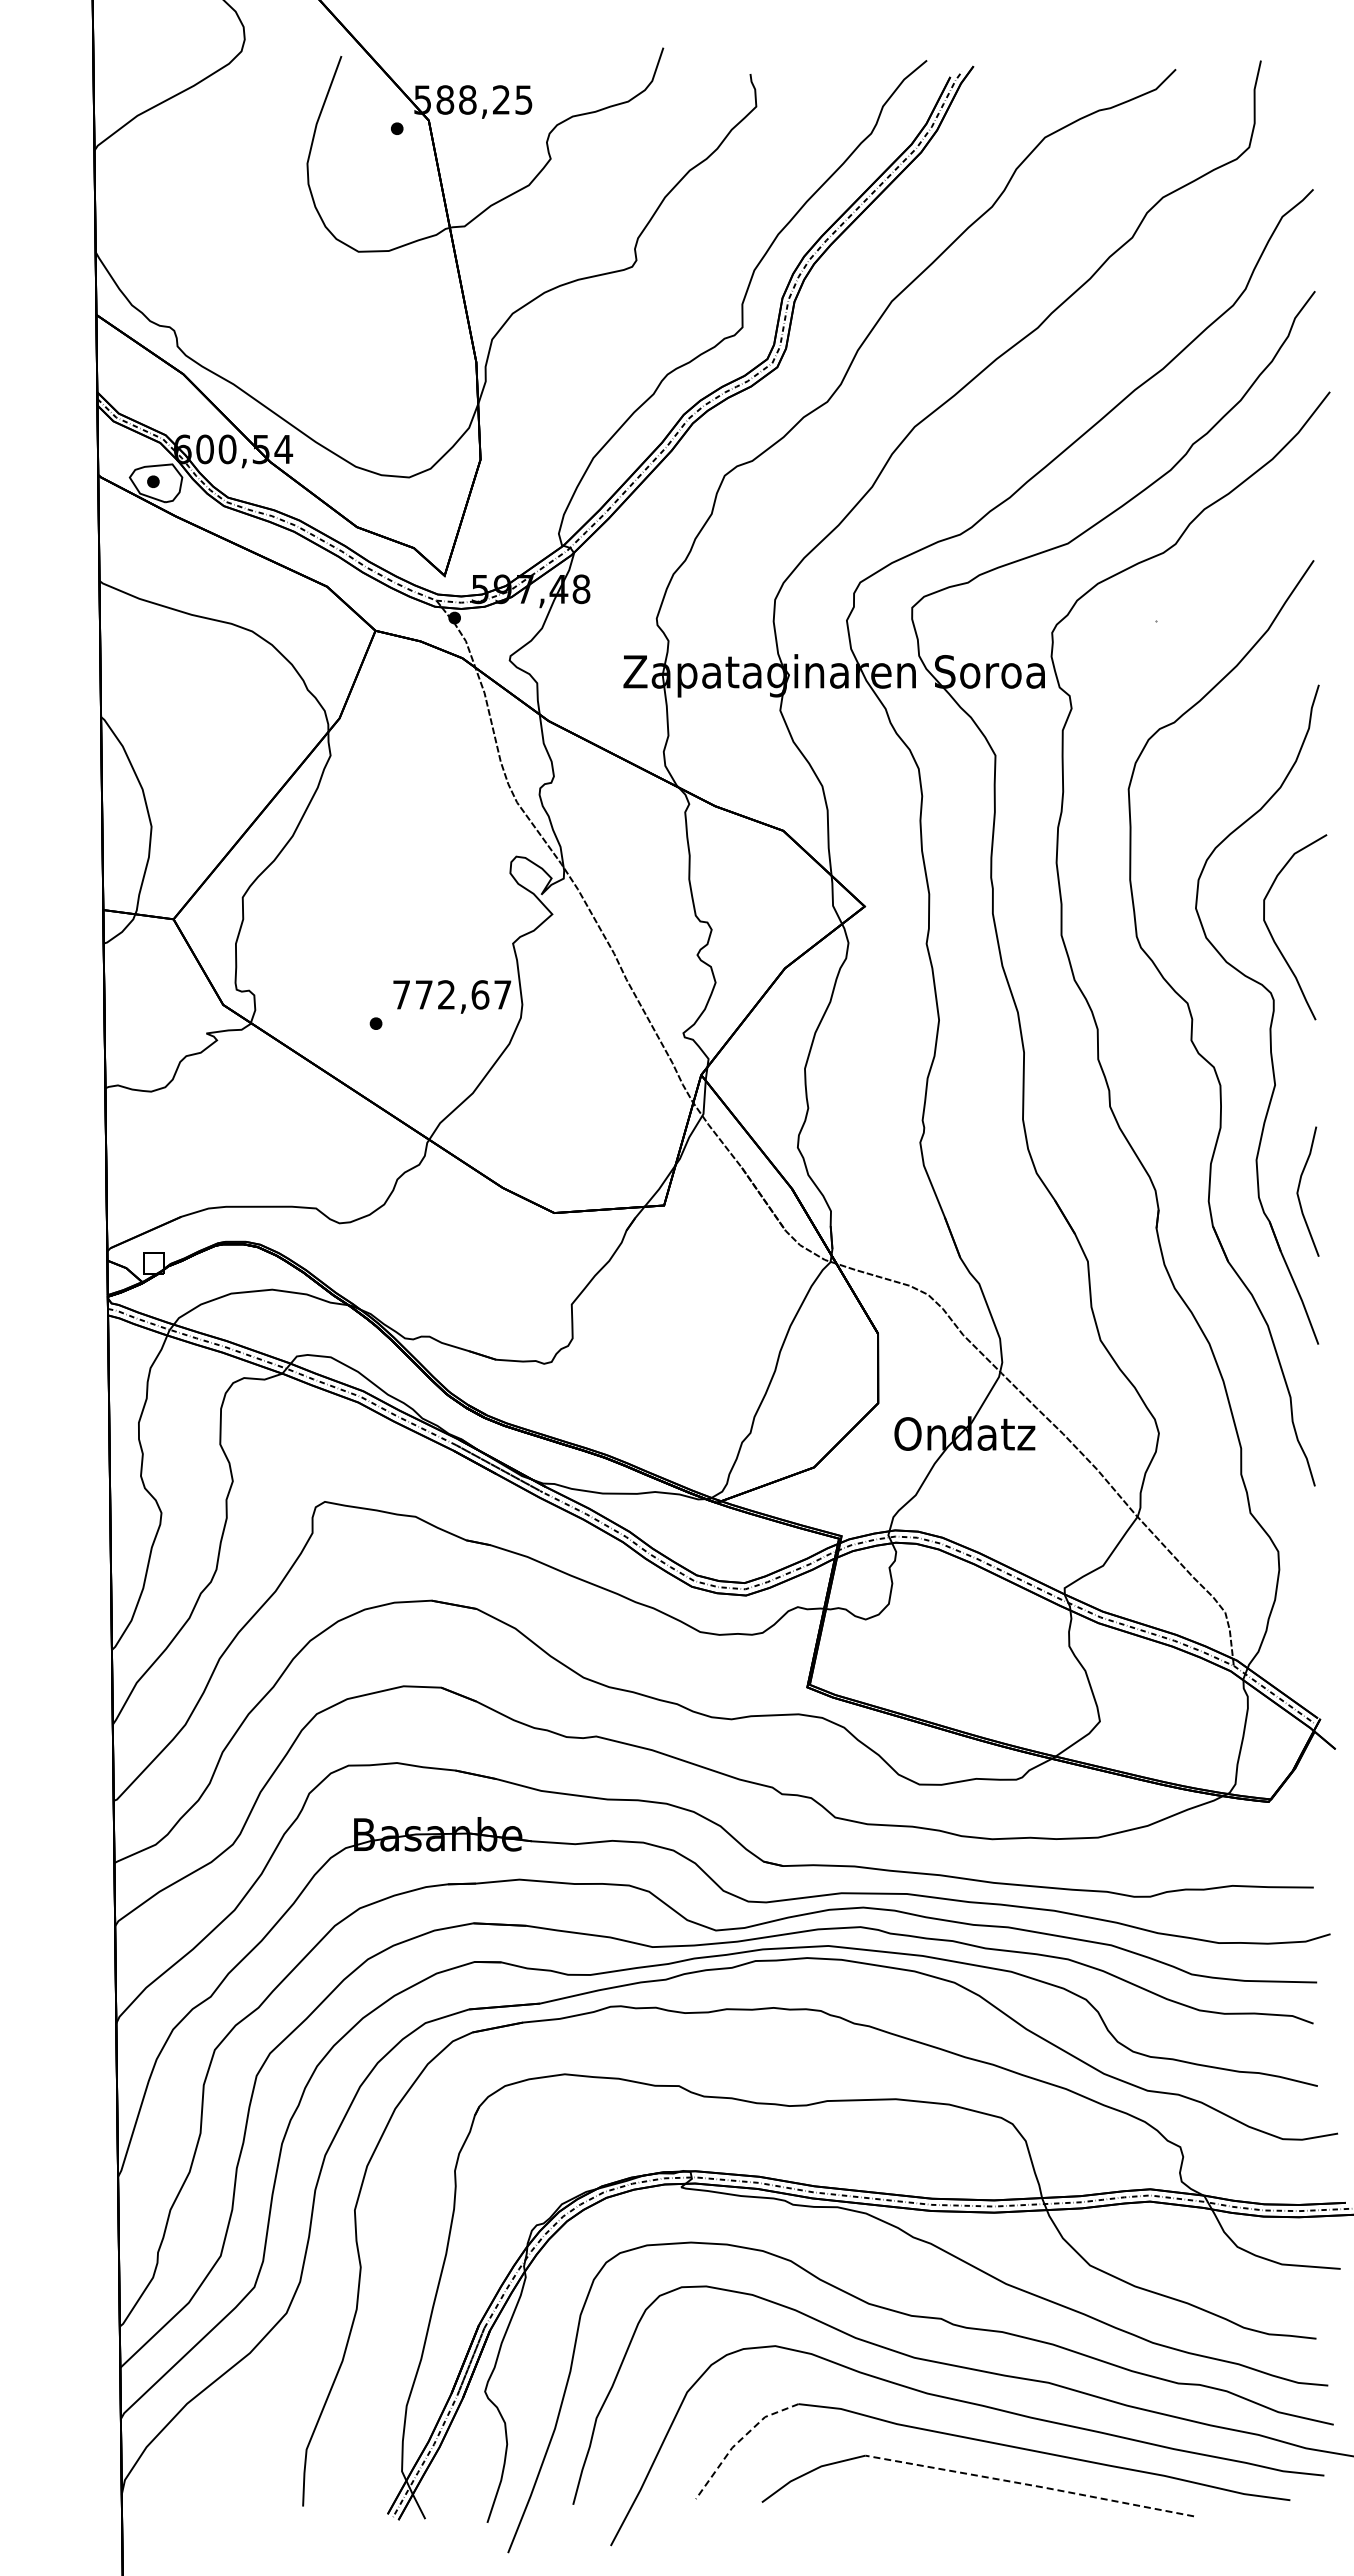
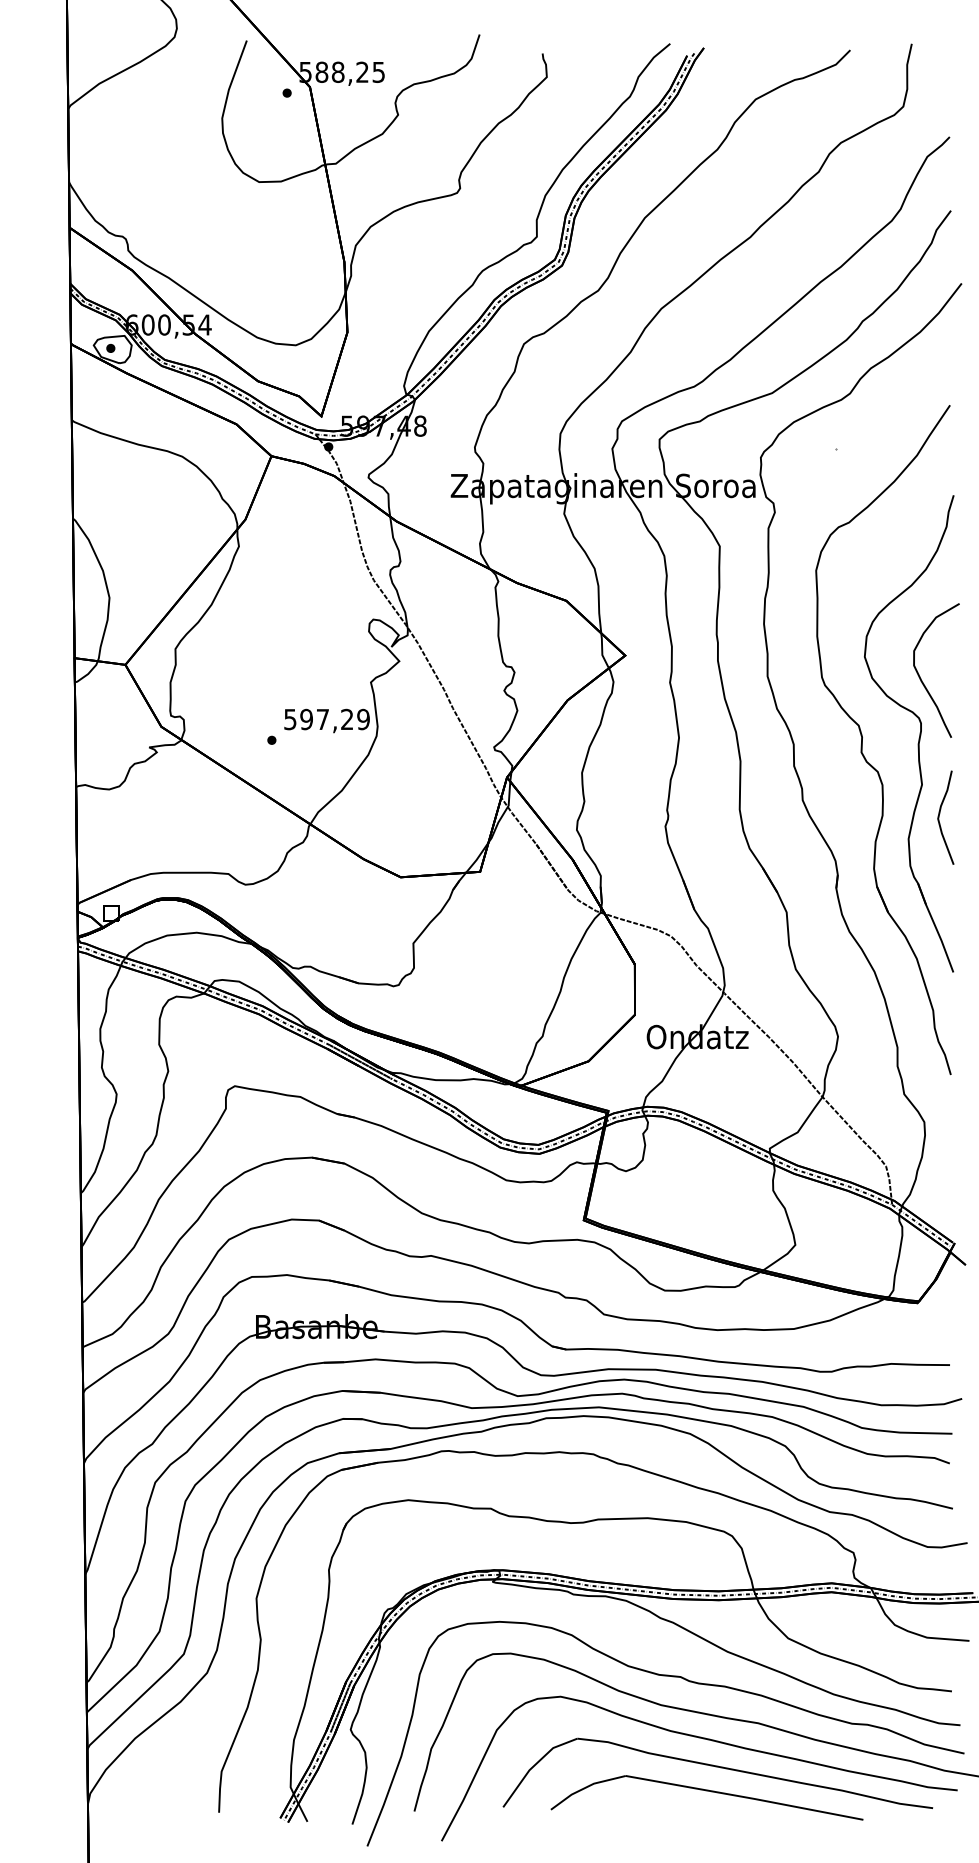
text: (452, 994) -> (327, 719), 772,67 -> 597,29
curve: (1299, 1189) -> (939, 816), moved
line: (738, 2441) -> (533, 1765), dashed -> solid
line: (1030, 2485) -> (745, 1797), dashed -> solid

